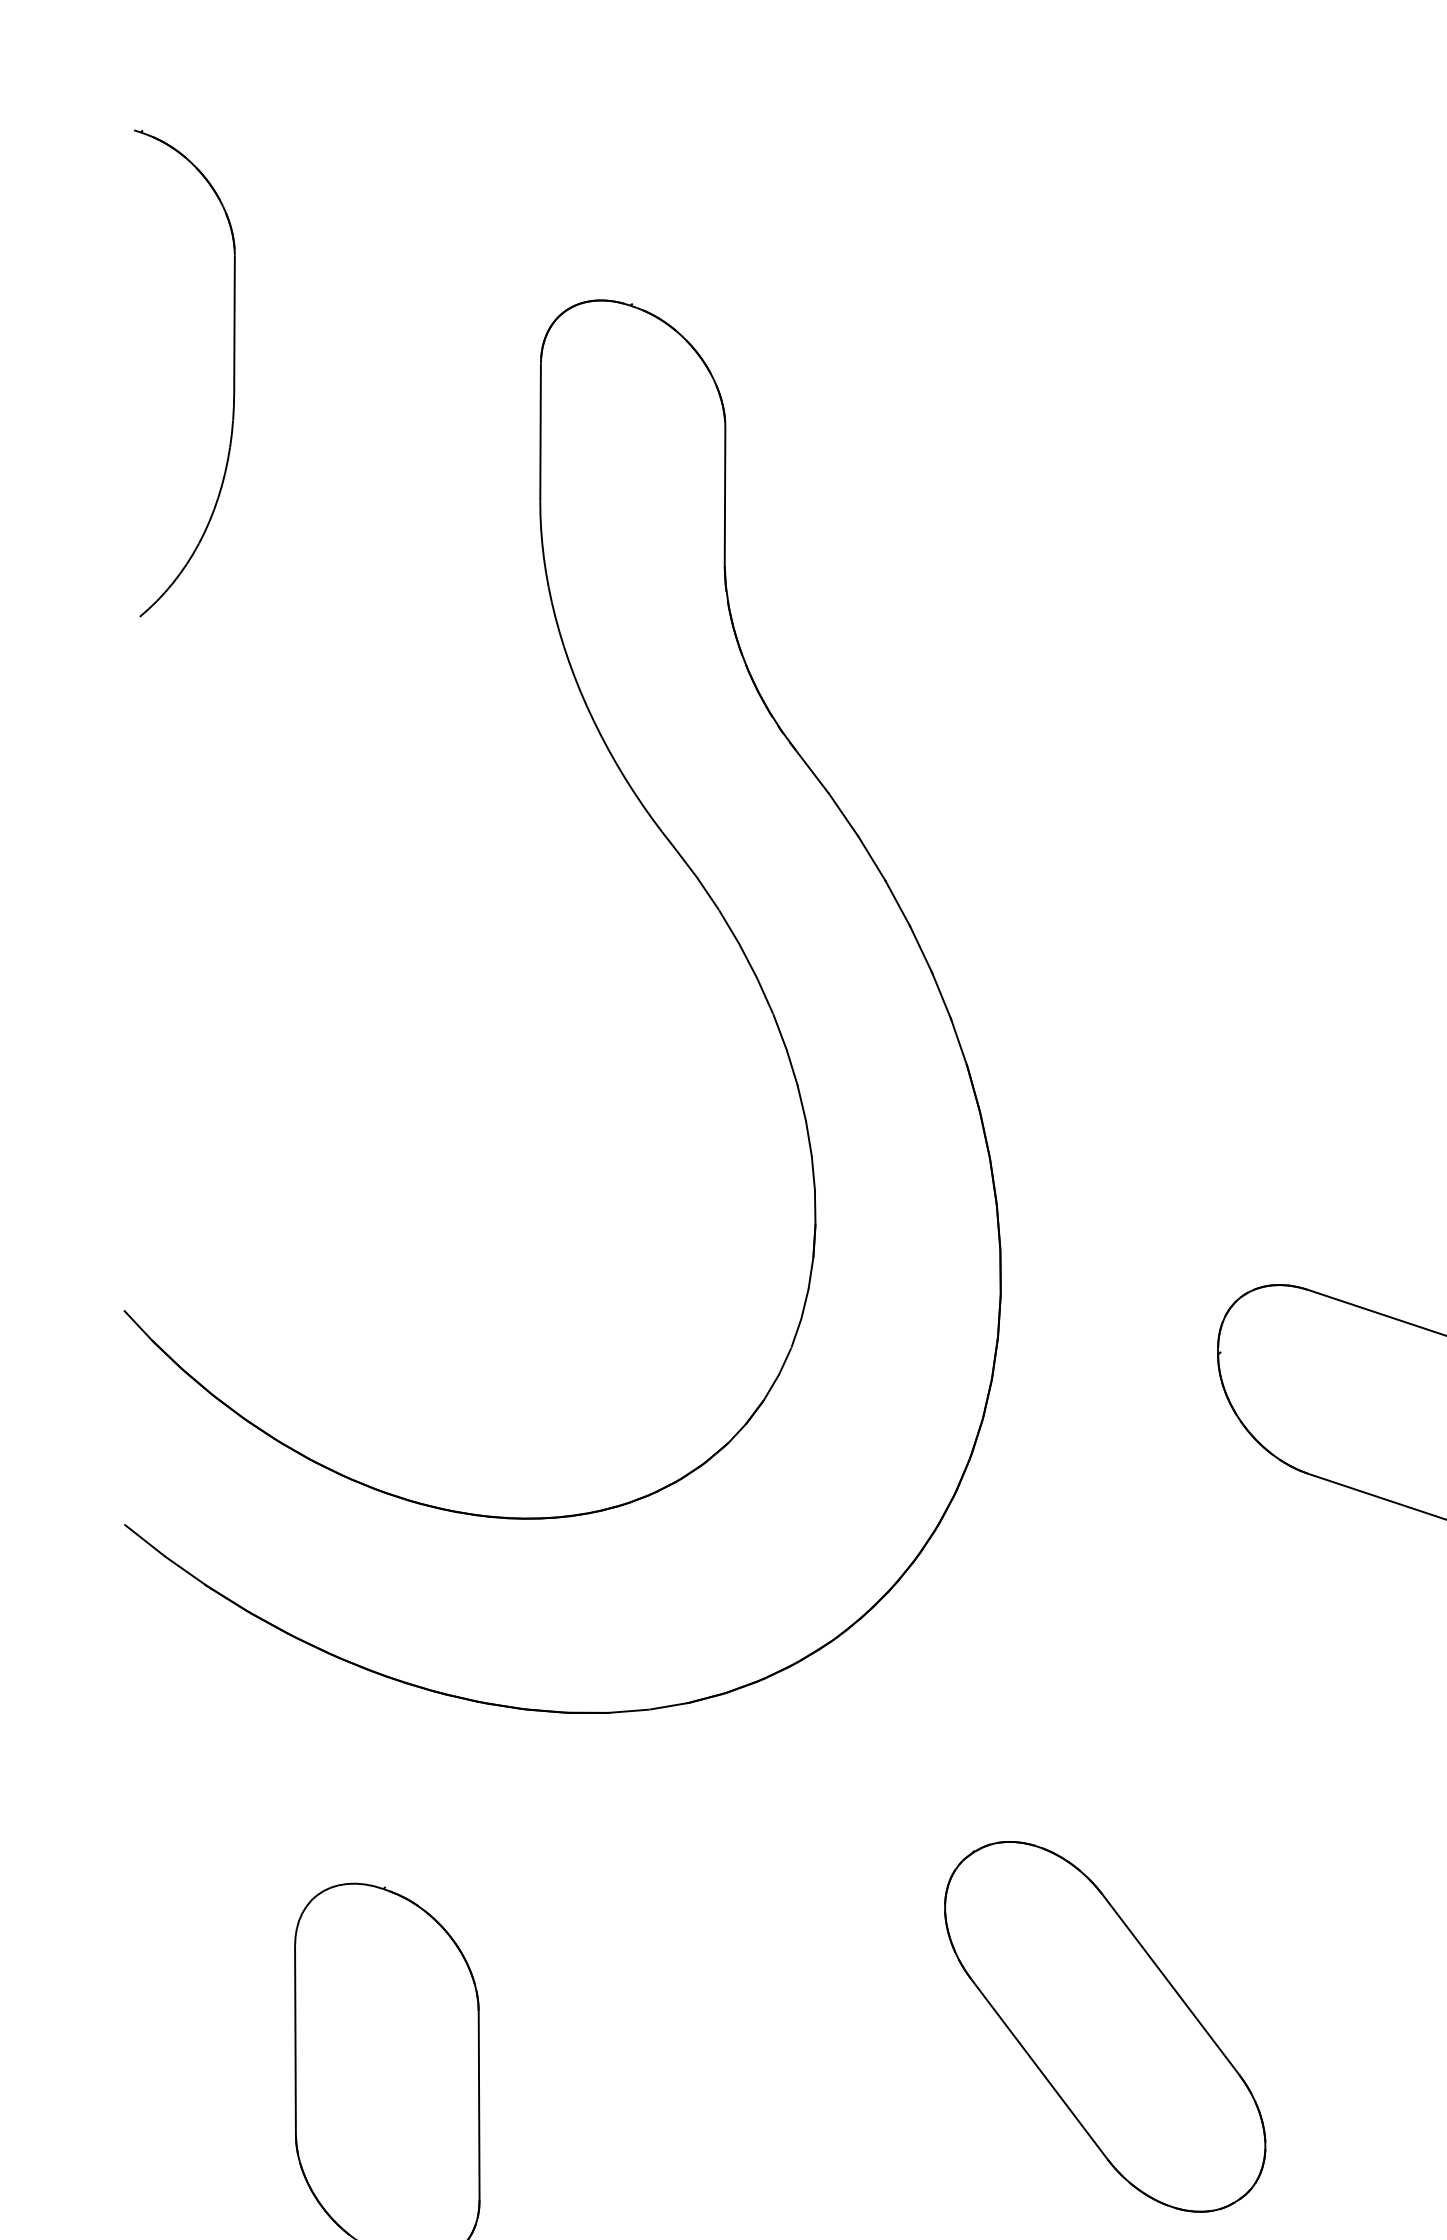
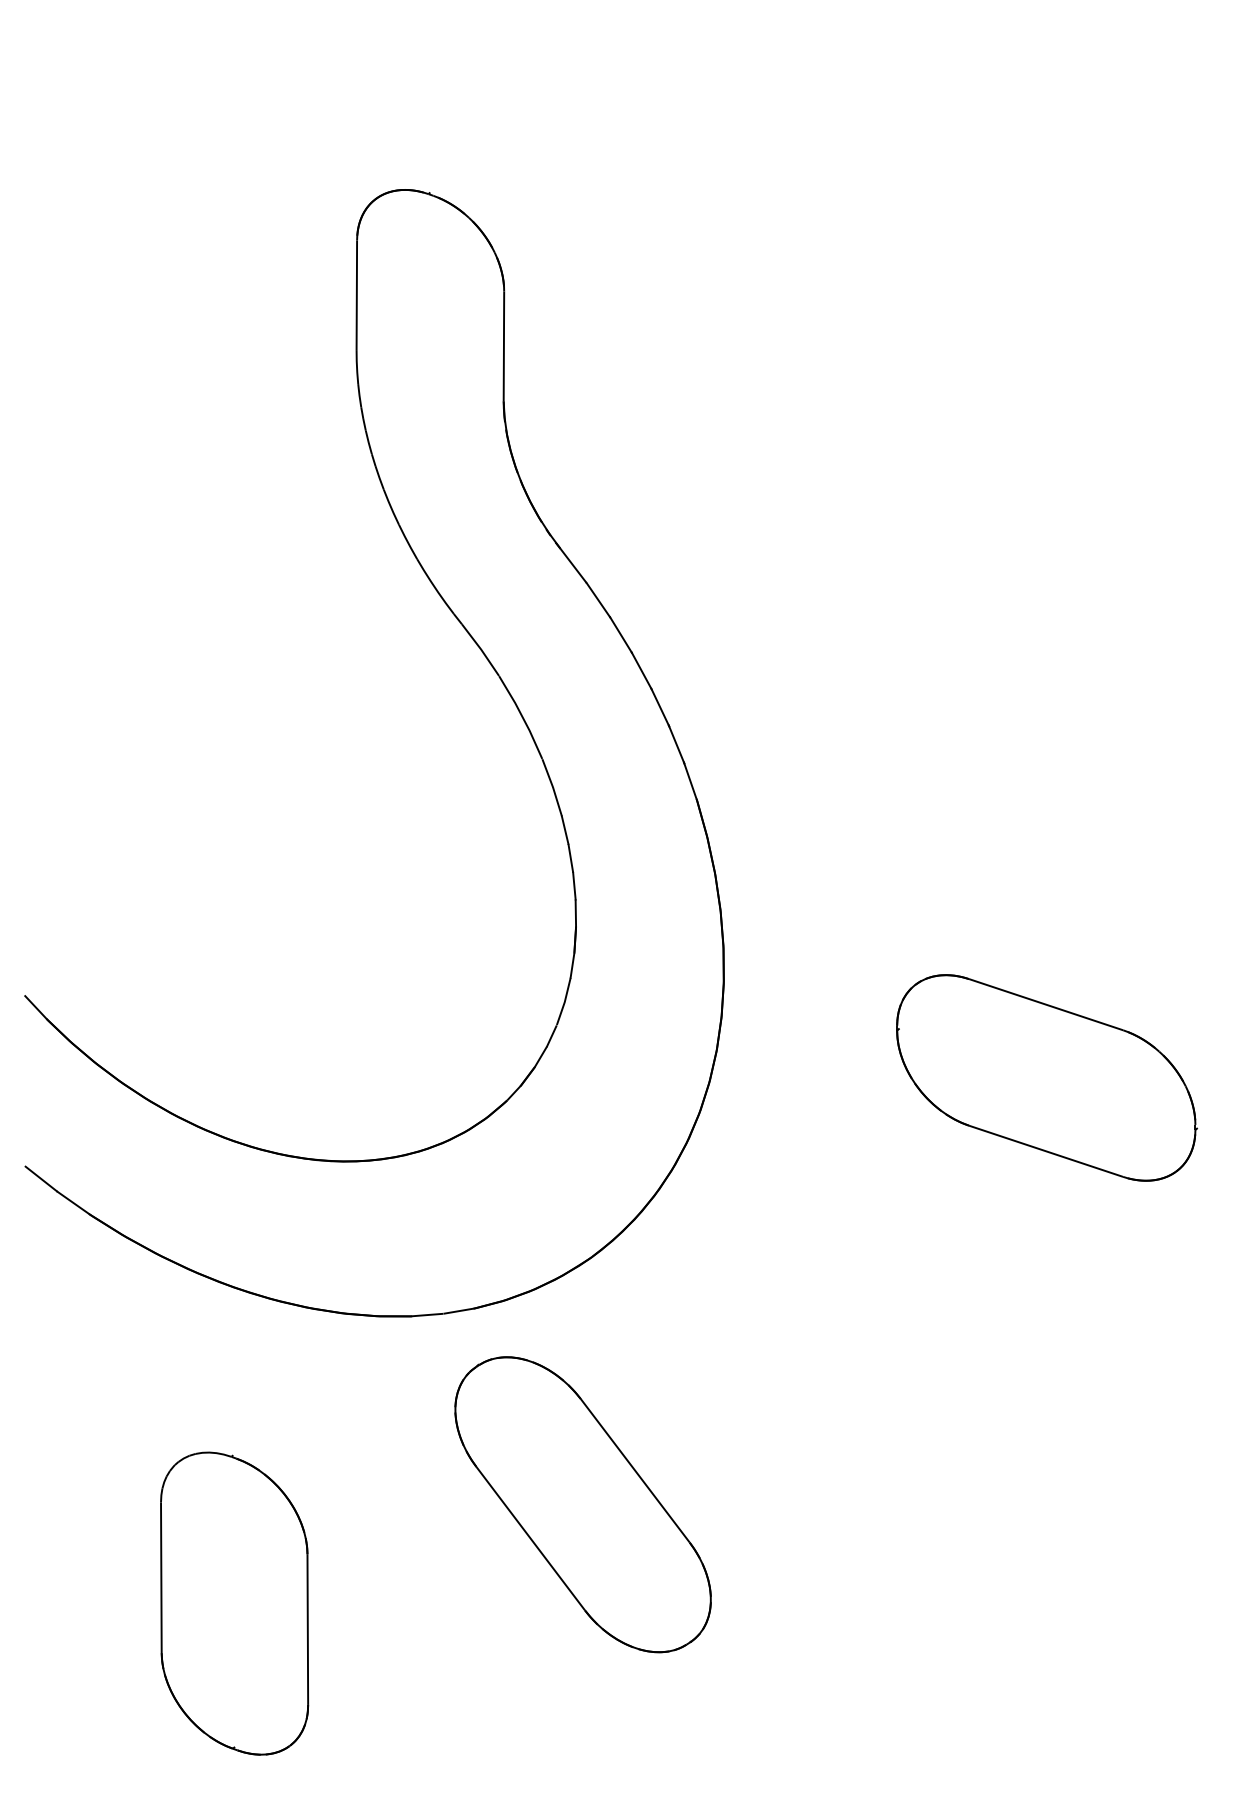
part: (232, 372) -> (111, 247), removed
part: (1104, 2026) -> (582, 1504), moved

